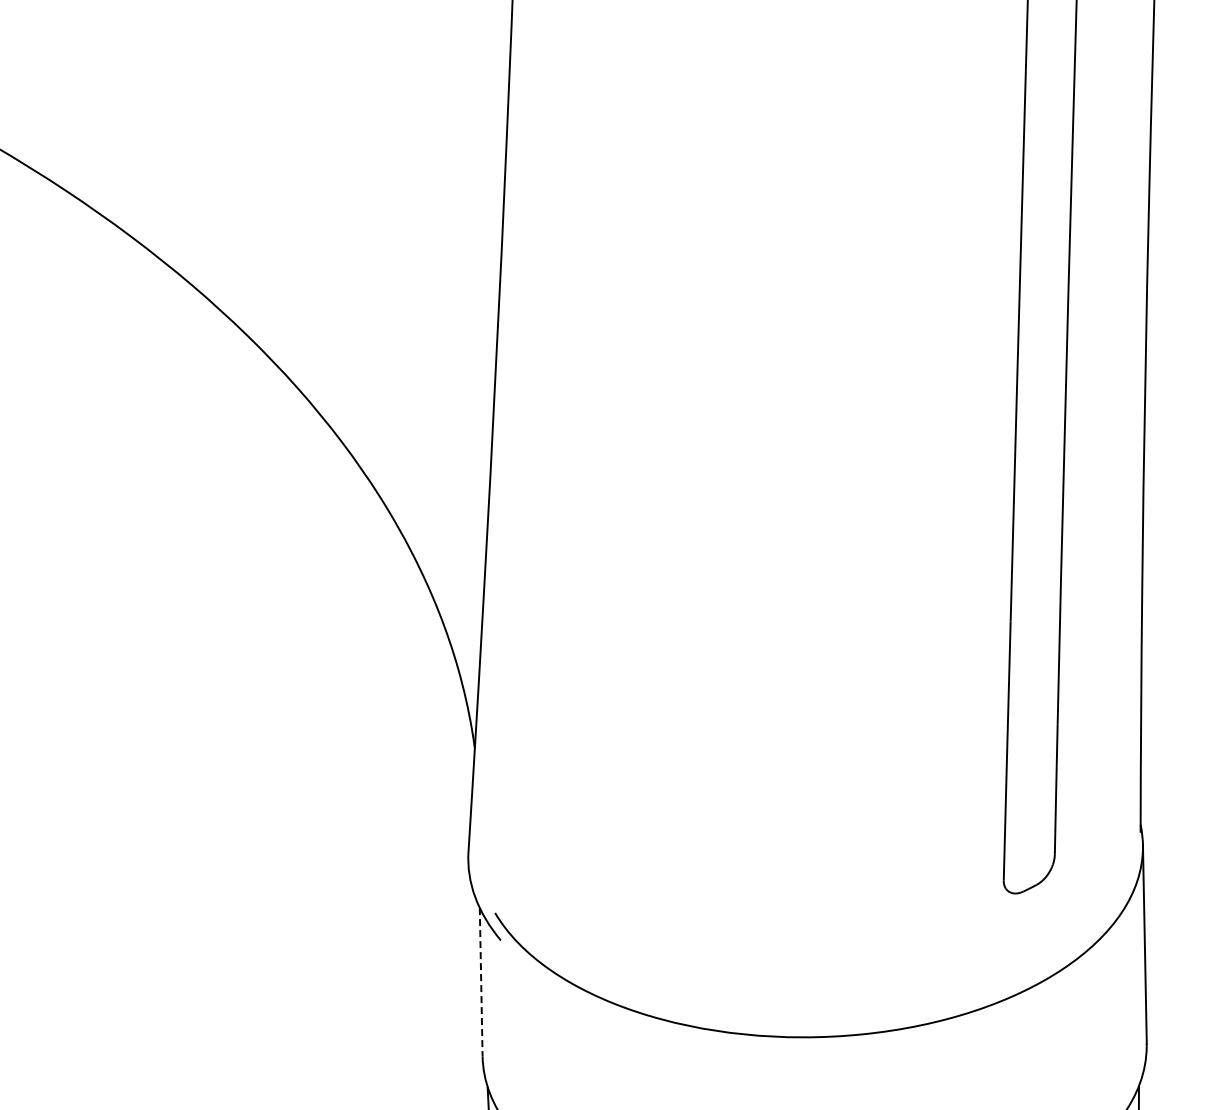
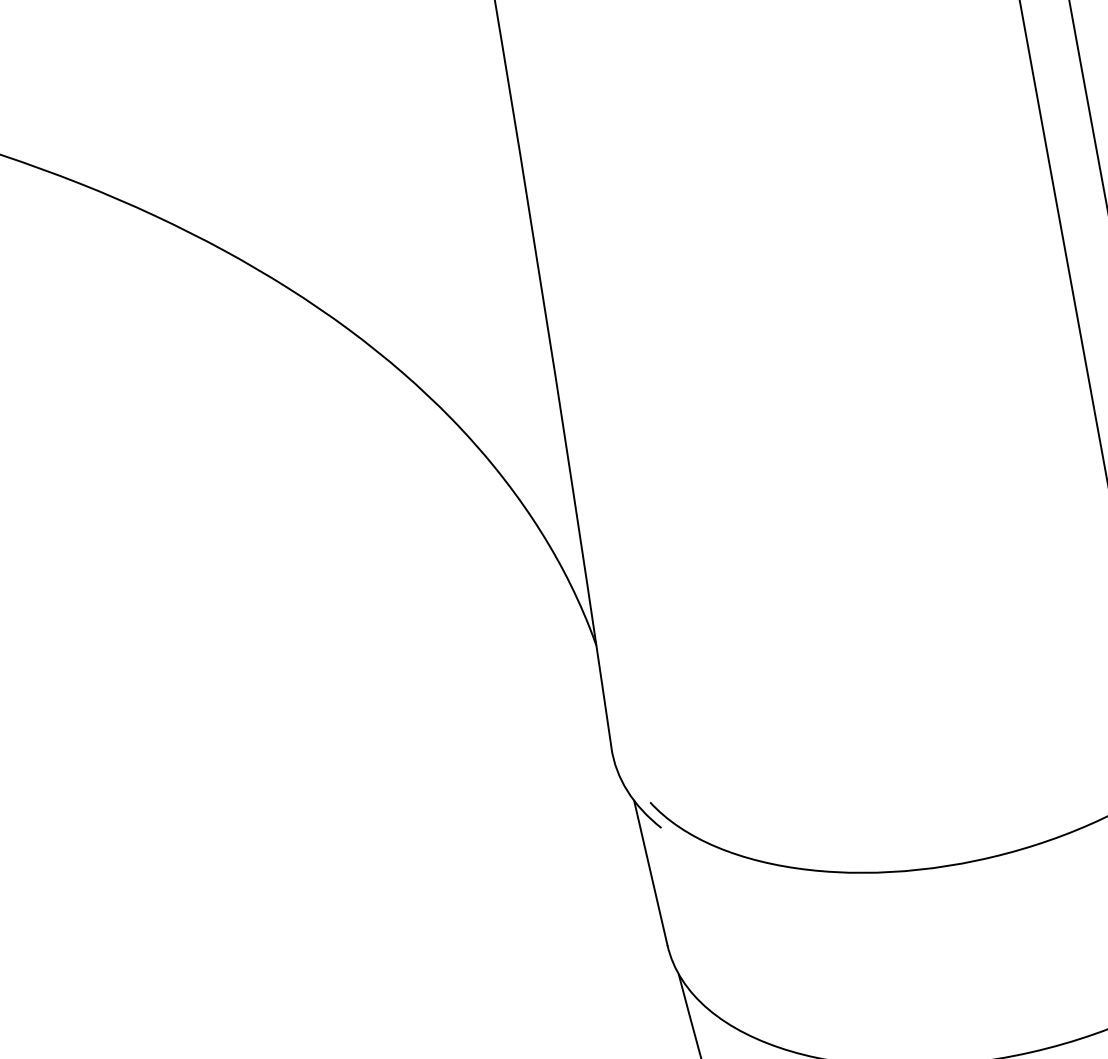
line: (481, 982) -> (651, 873), dashed -> solid

